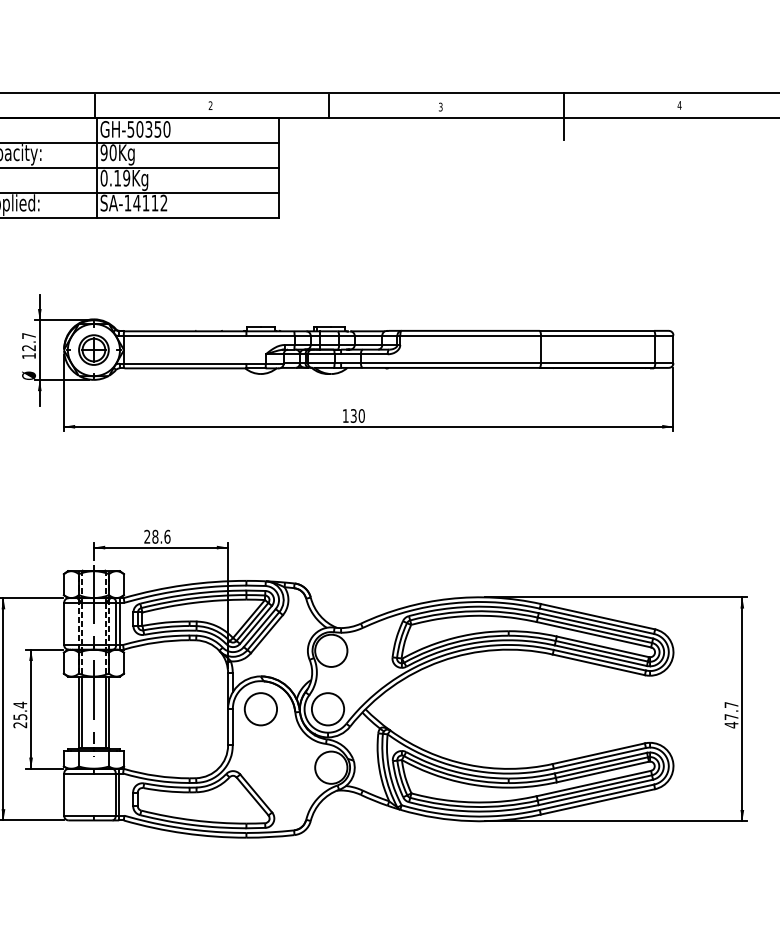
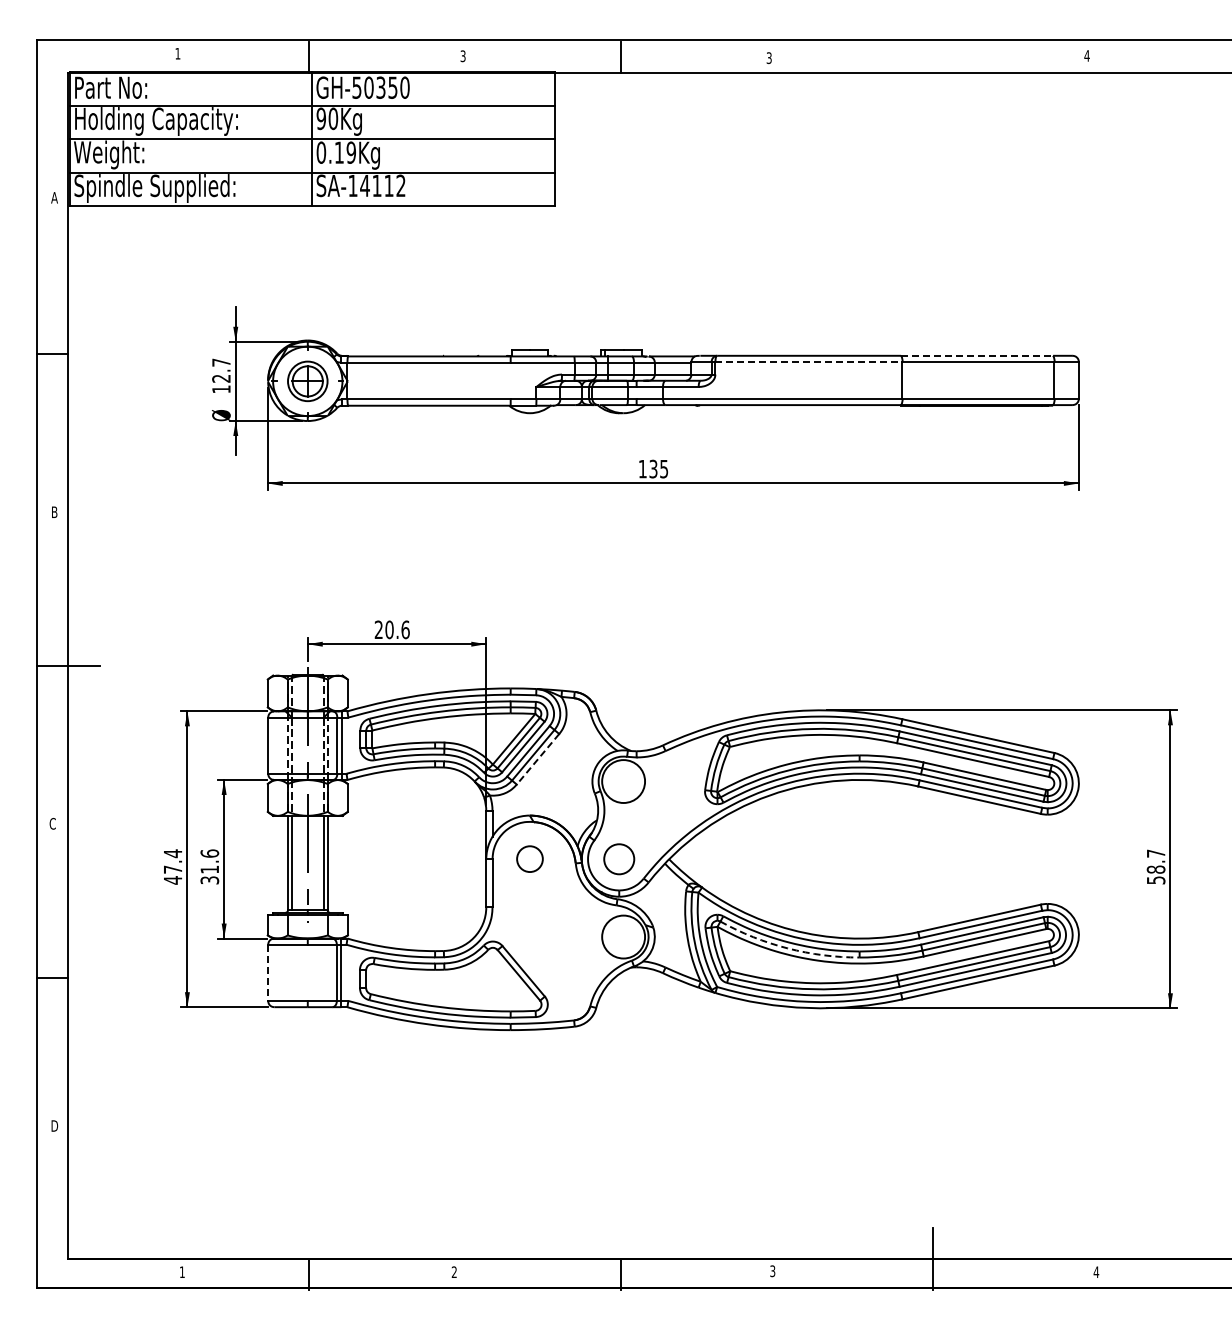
text: (210, 105) -> (462, 56), 2 -> 3
line: (563, 116) -> (932, 70), removed
line: (597, 330) -> (977, 355), solid -> dashed
line: (471, 335) -> (809, 362), solid -> dashed
text: (362, 415) -> (664, 468), 130 -> 135
text: (155, 536) -> (389, 629), 28.6 -> 20.6
line: (266, 634) -> (537, 759), solid -> dashed
circle: (260, 708) -> (529, 858), size x0.6
circle: (327, 708) -> (618, 858), size x0.7
text: (20, 714) -> (209, 866), 25.4 -> 31.6
text: (731, 720) -> (1155, 874), 47.7 -> 58.7
arc: (454, 776) -> (787, 948), solid -> dashed
line: (64, 795) -> (268, 973), solid -> dashed

